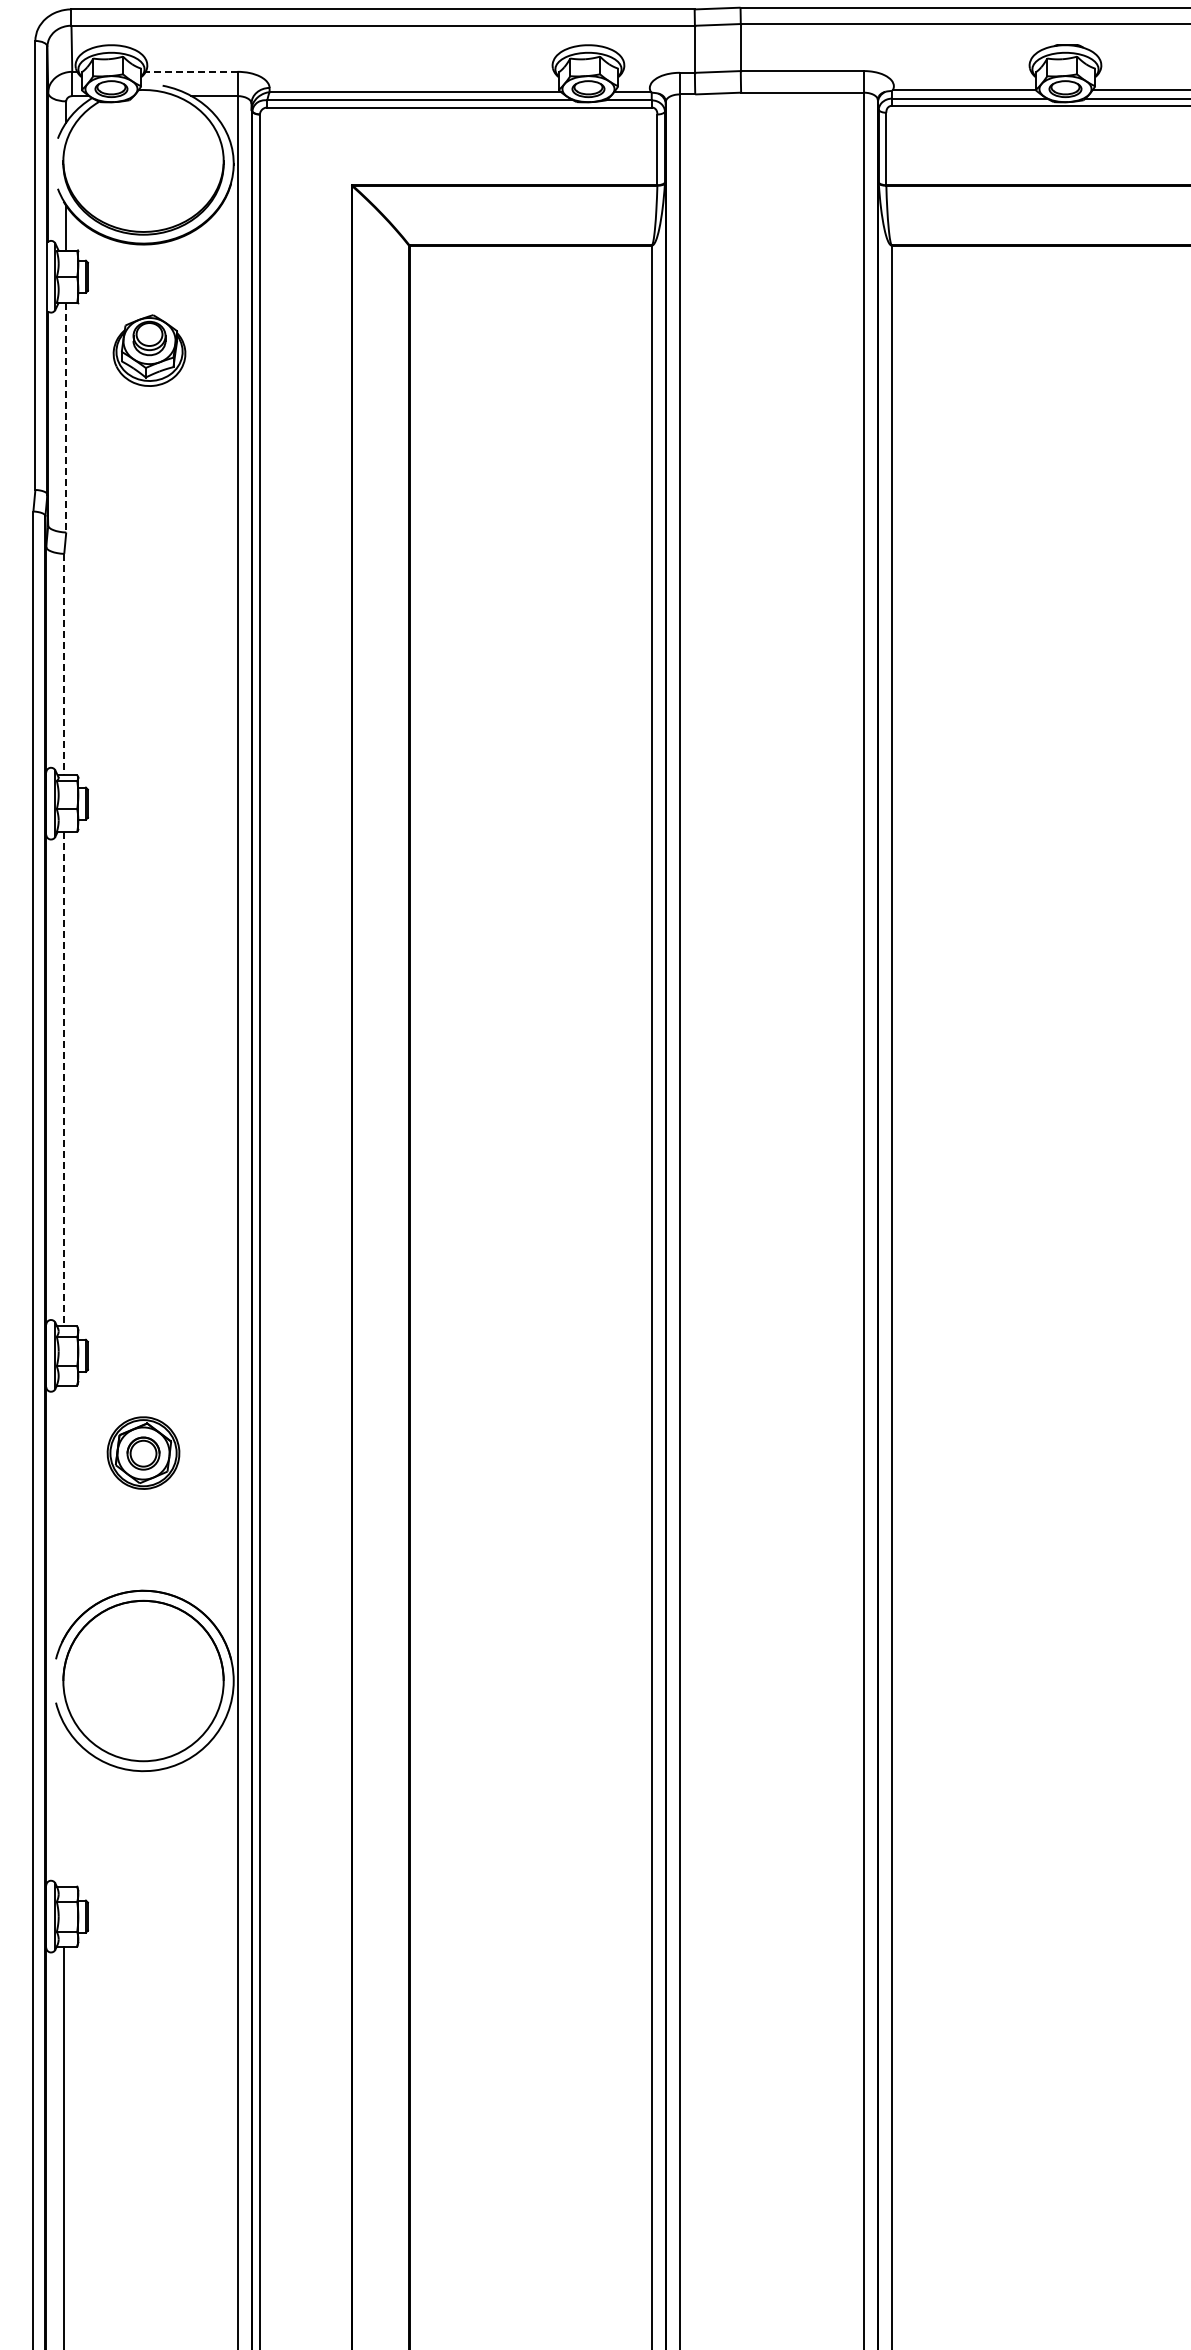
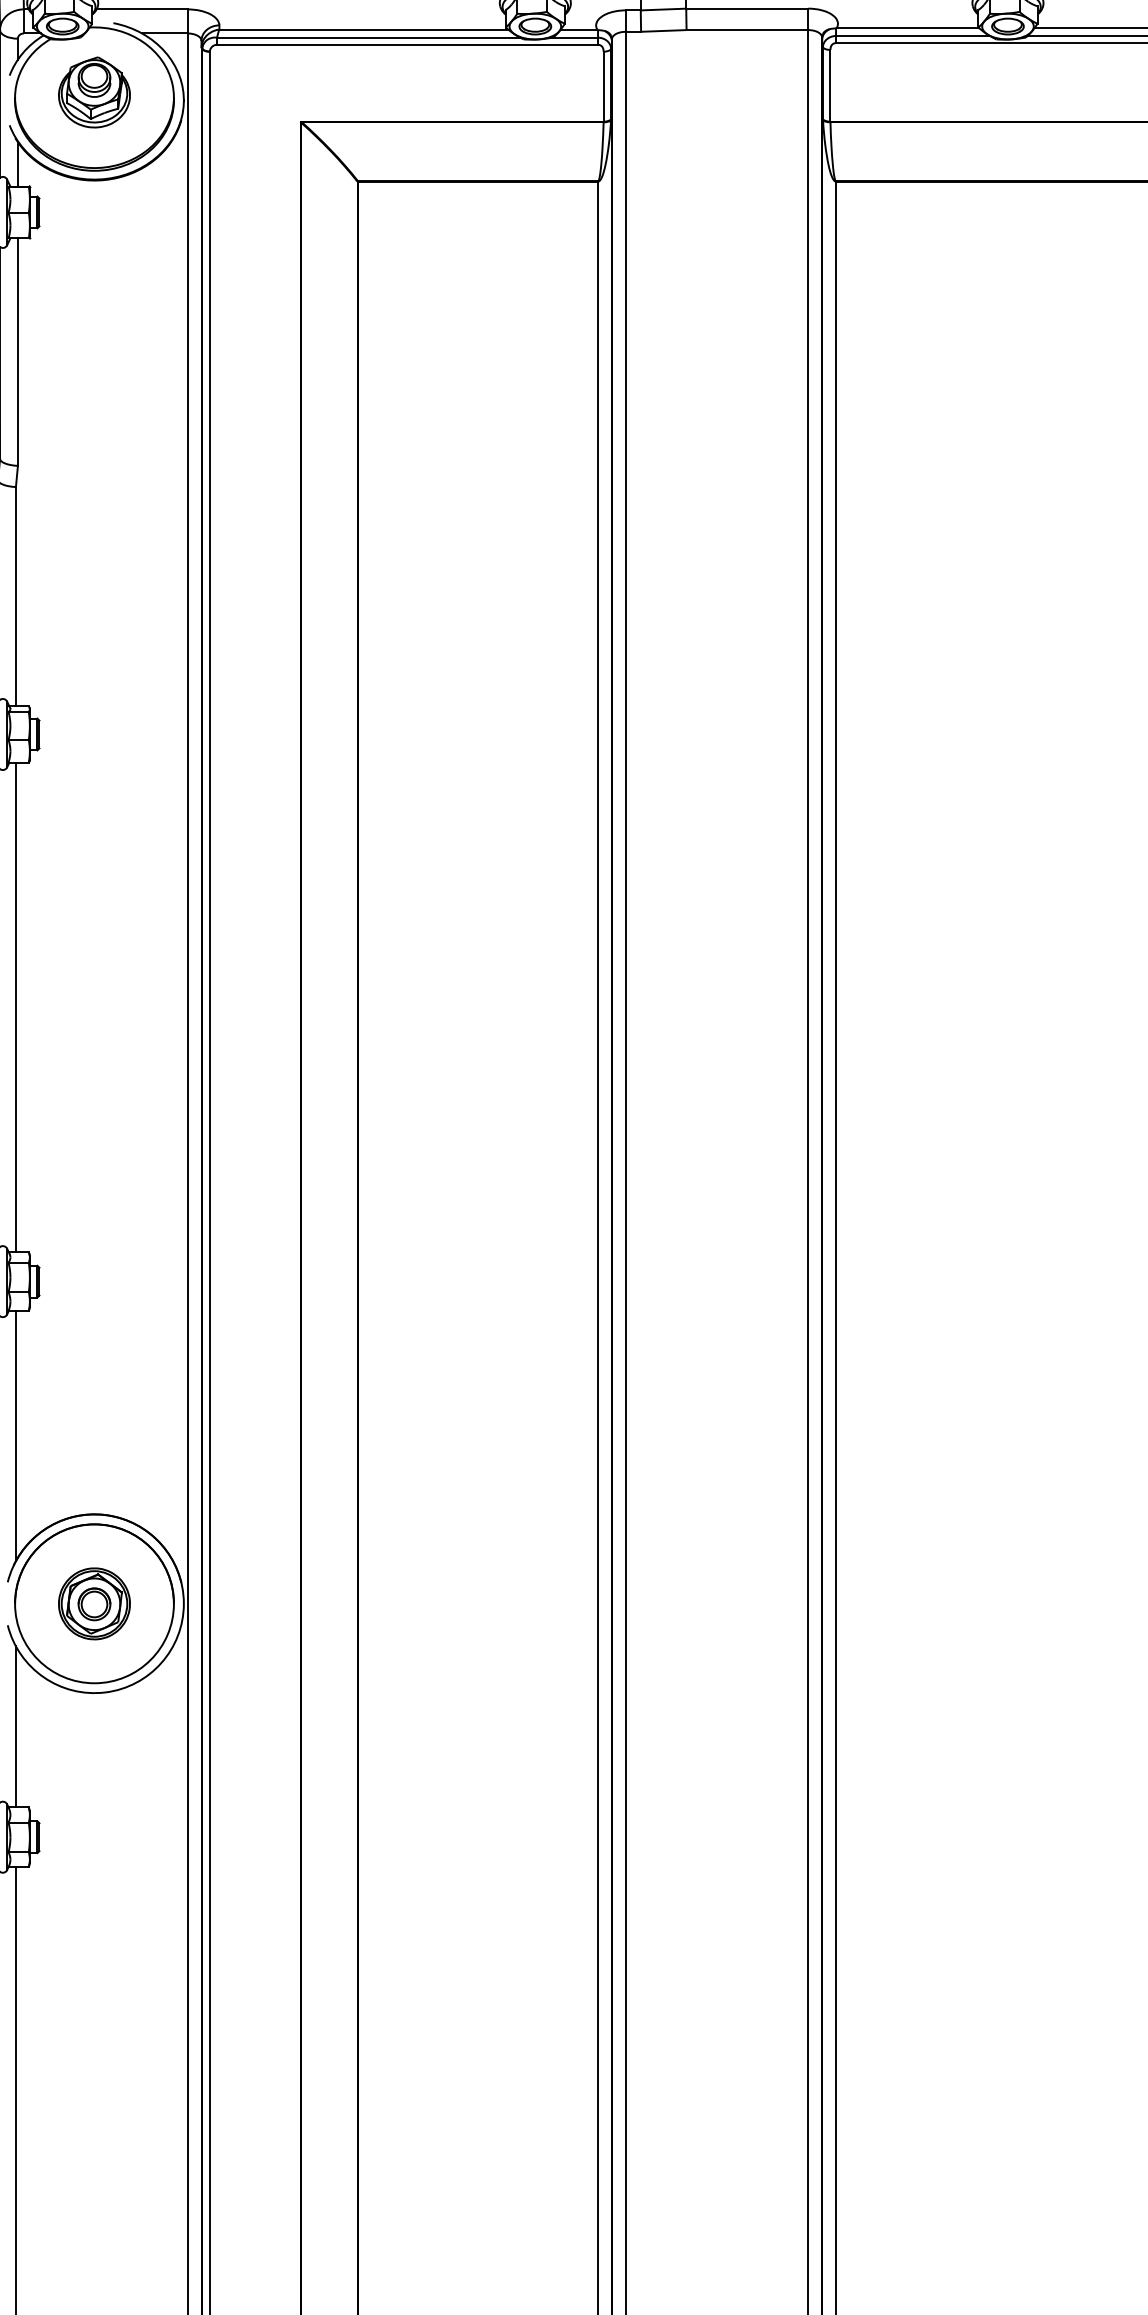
line: (191, 71) -> (142, 9), dashed -> solid
part: (149, 350) -> (94, 92), moved
line: (66, 417) -> (18, 351), dashed -> solid
line: (64, 664) -> (16, 596), dashed -> solid
line: (64, 1079) -> (16, 1007), dashed -> solid
part: (143, 1452) -> (94, 1603), moved
line: (64, 1511) -> (16, 1435), added
line: (64, 1804) -> (16, 1726), added

